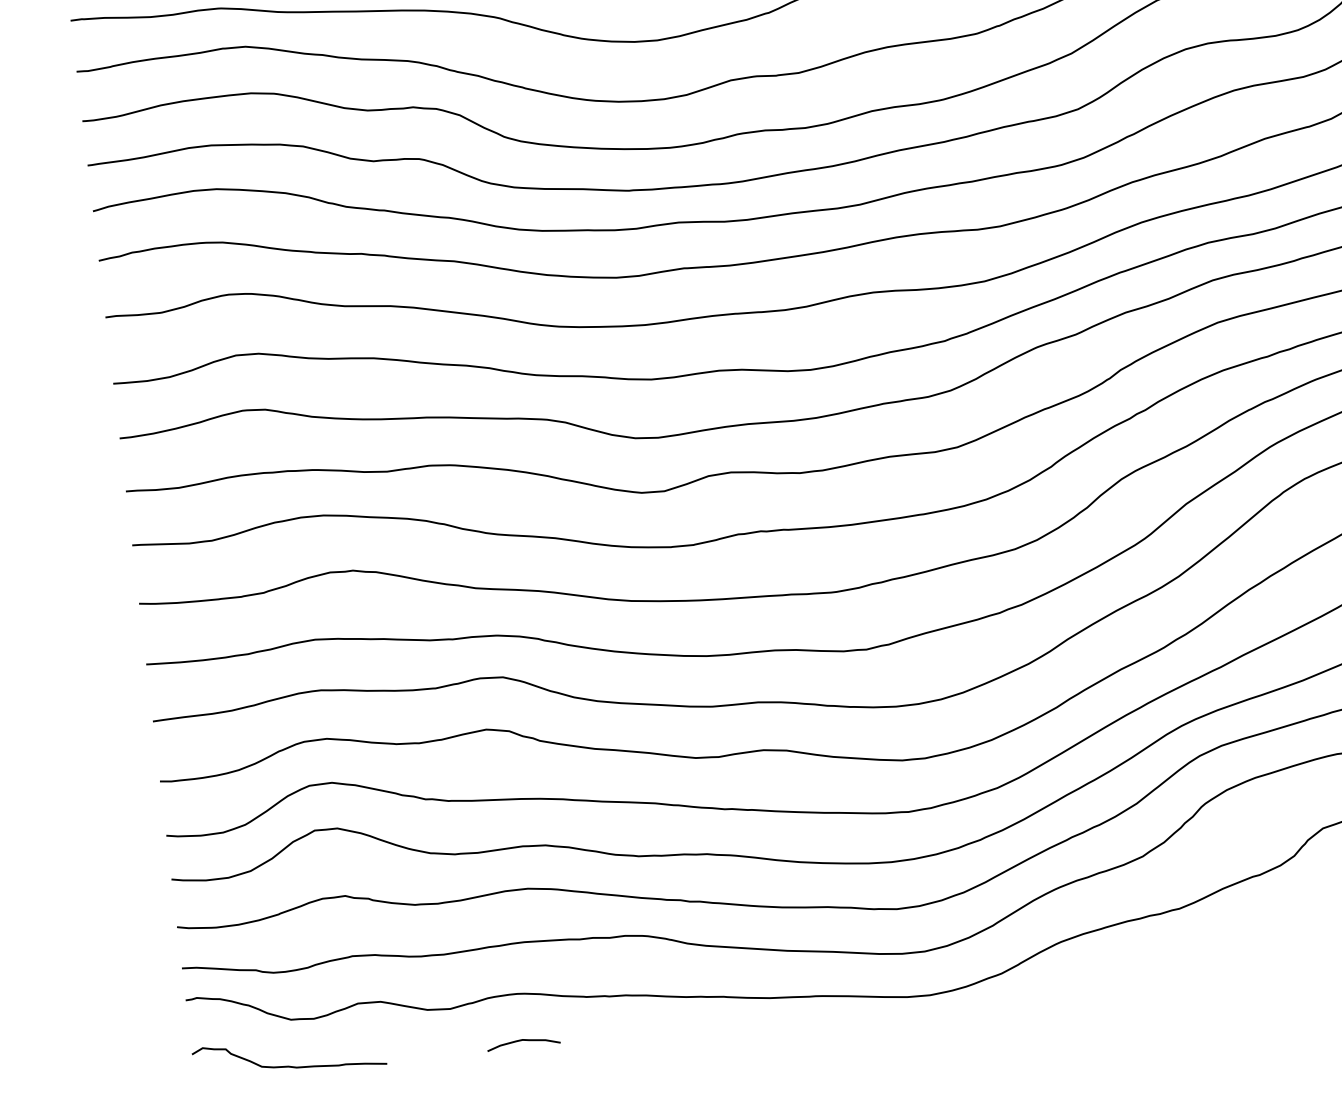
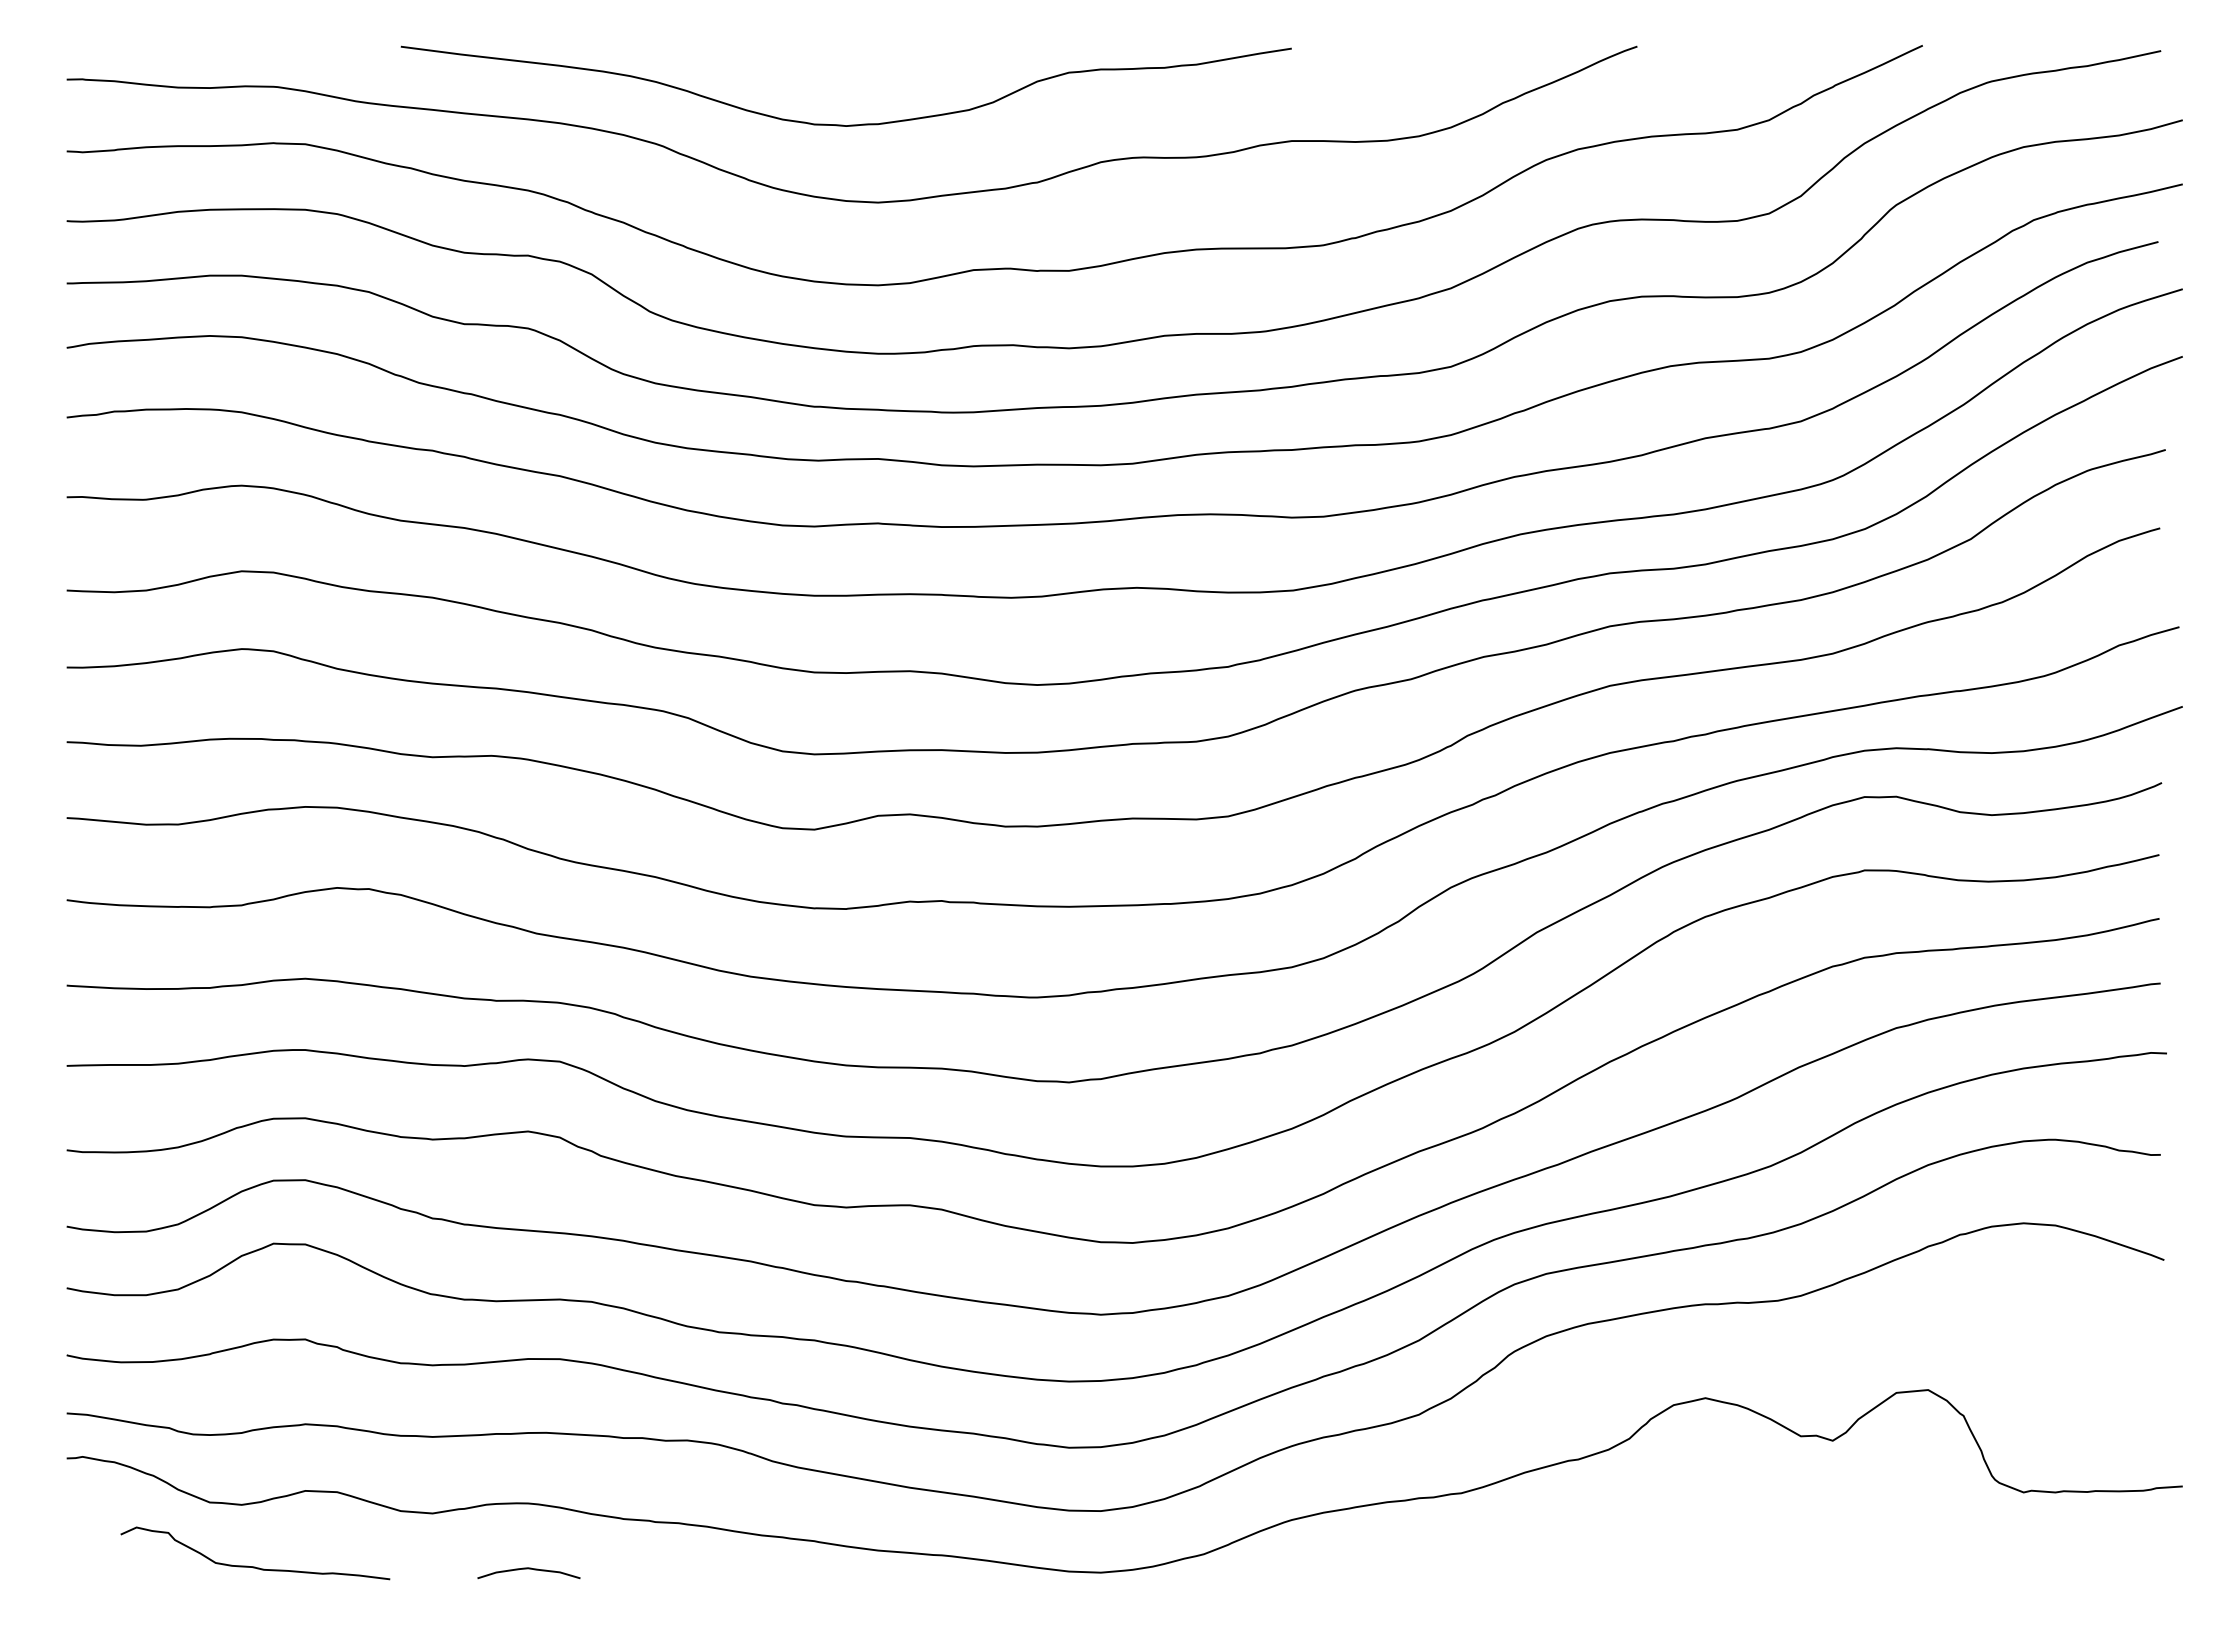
curve: (290, 1065) -> (255, 1566), moved

